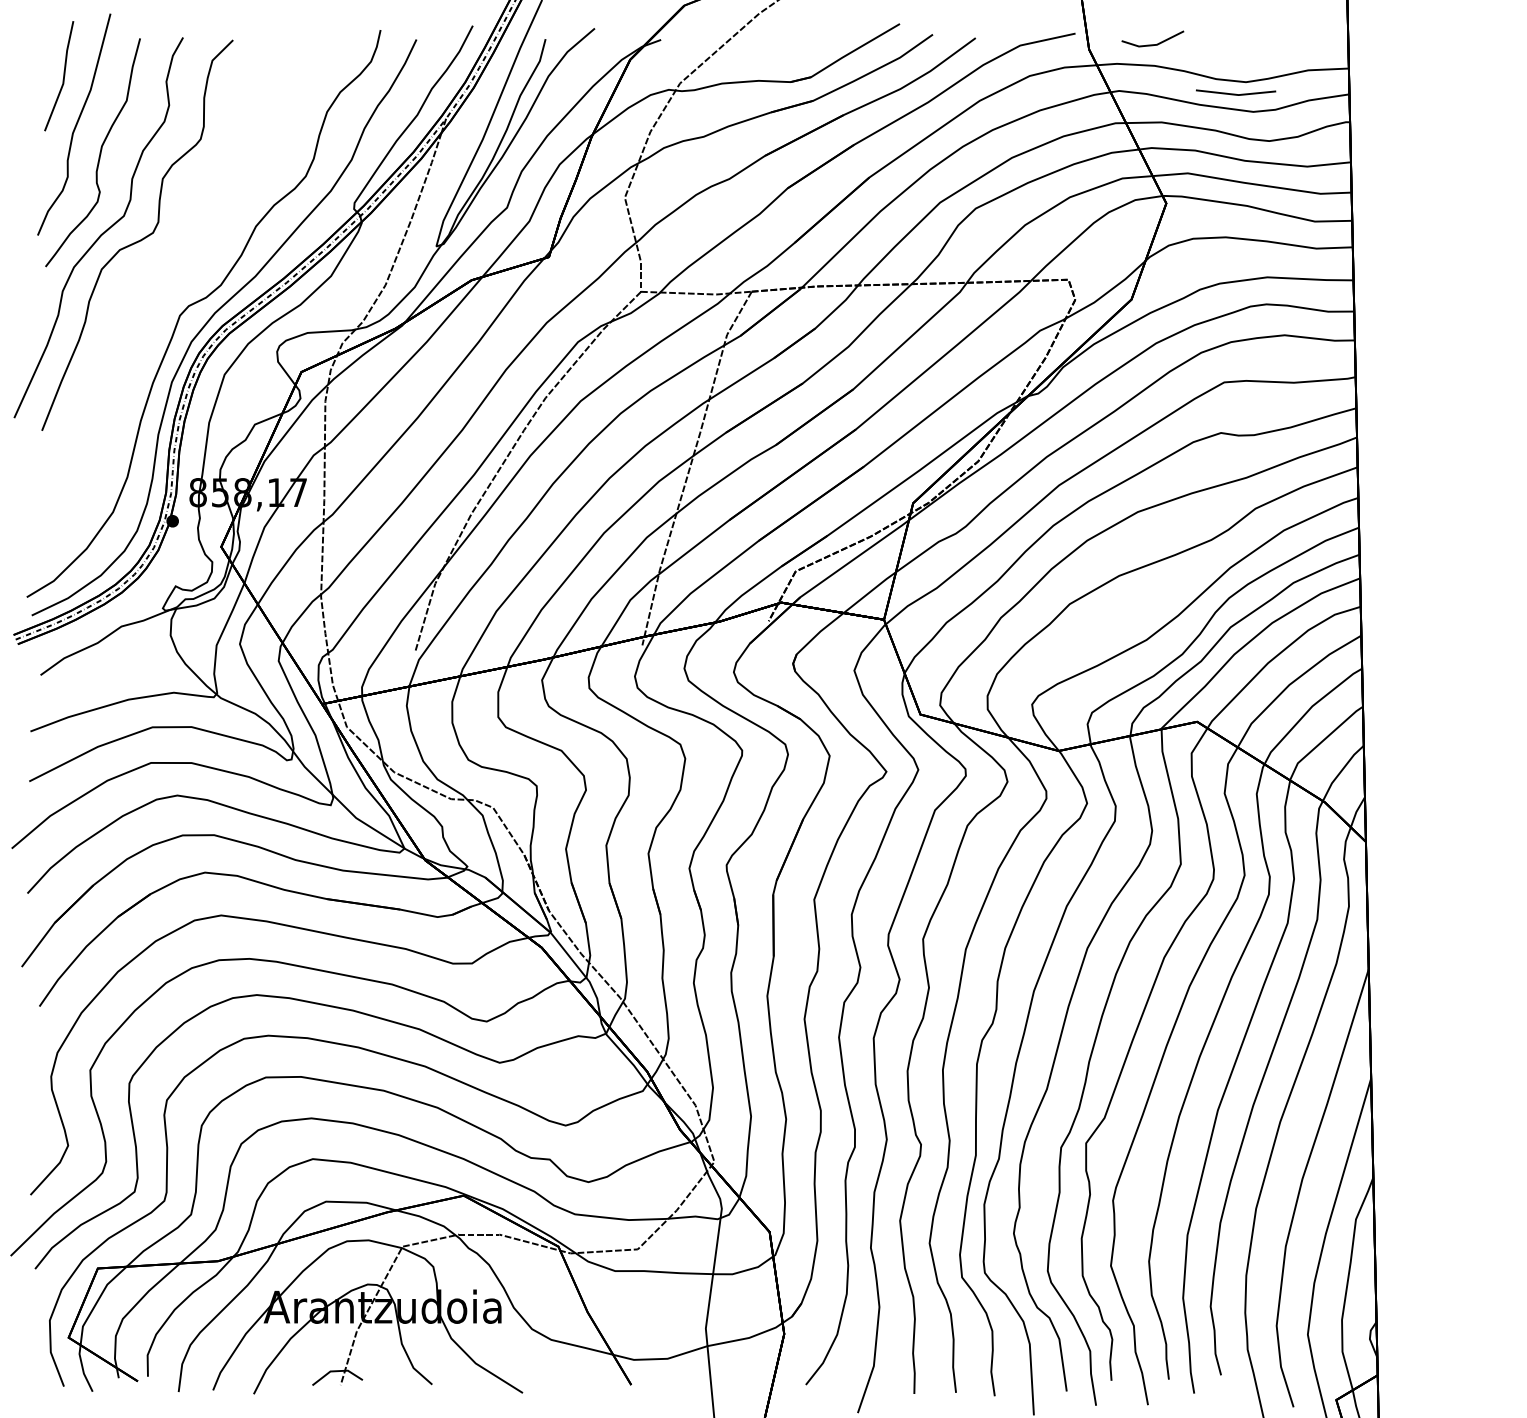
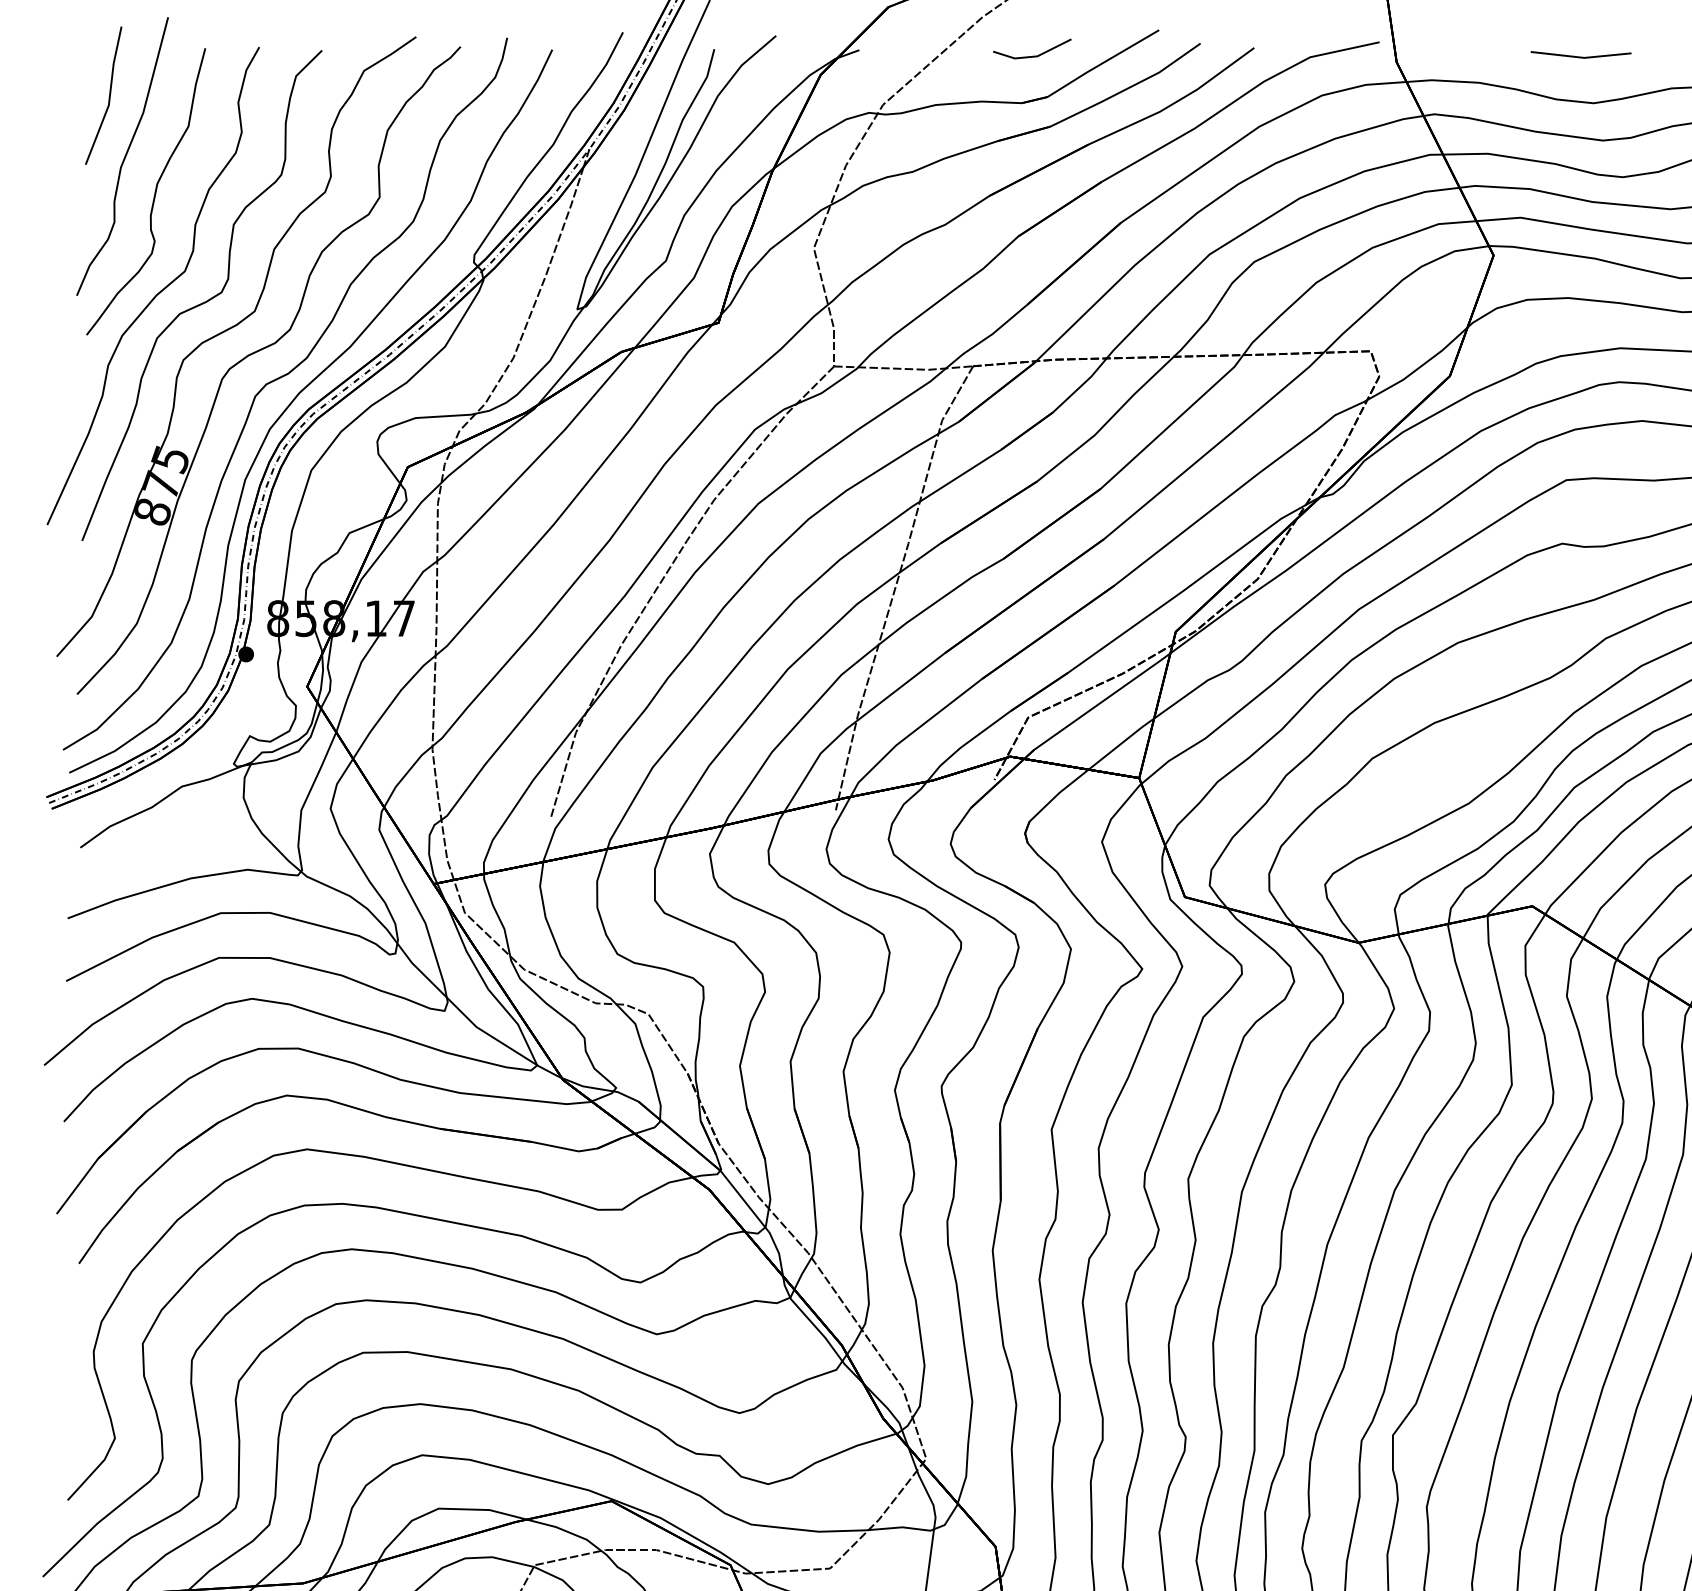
line: (1152, 44) -> (1031, 55), moved
line: (1236, 93) -> (1581, 55), moved
part: (178, 282) -> (253, 354), added

